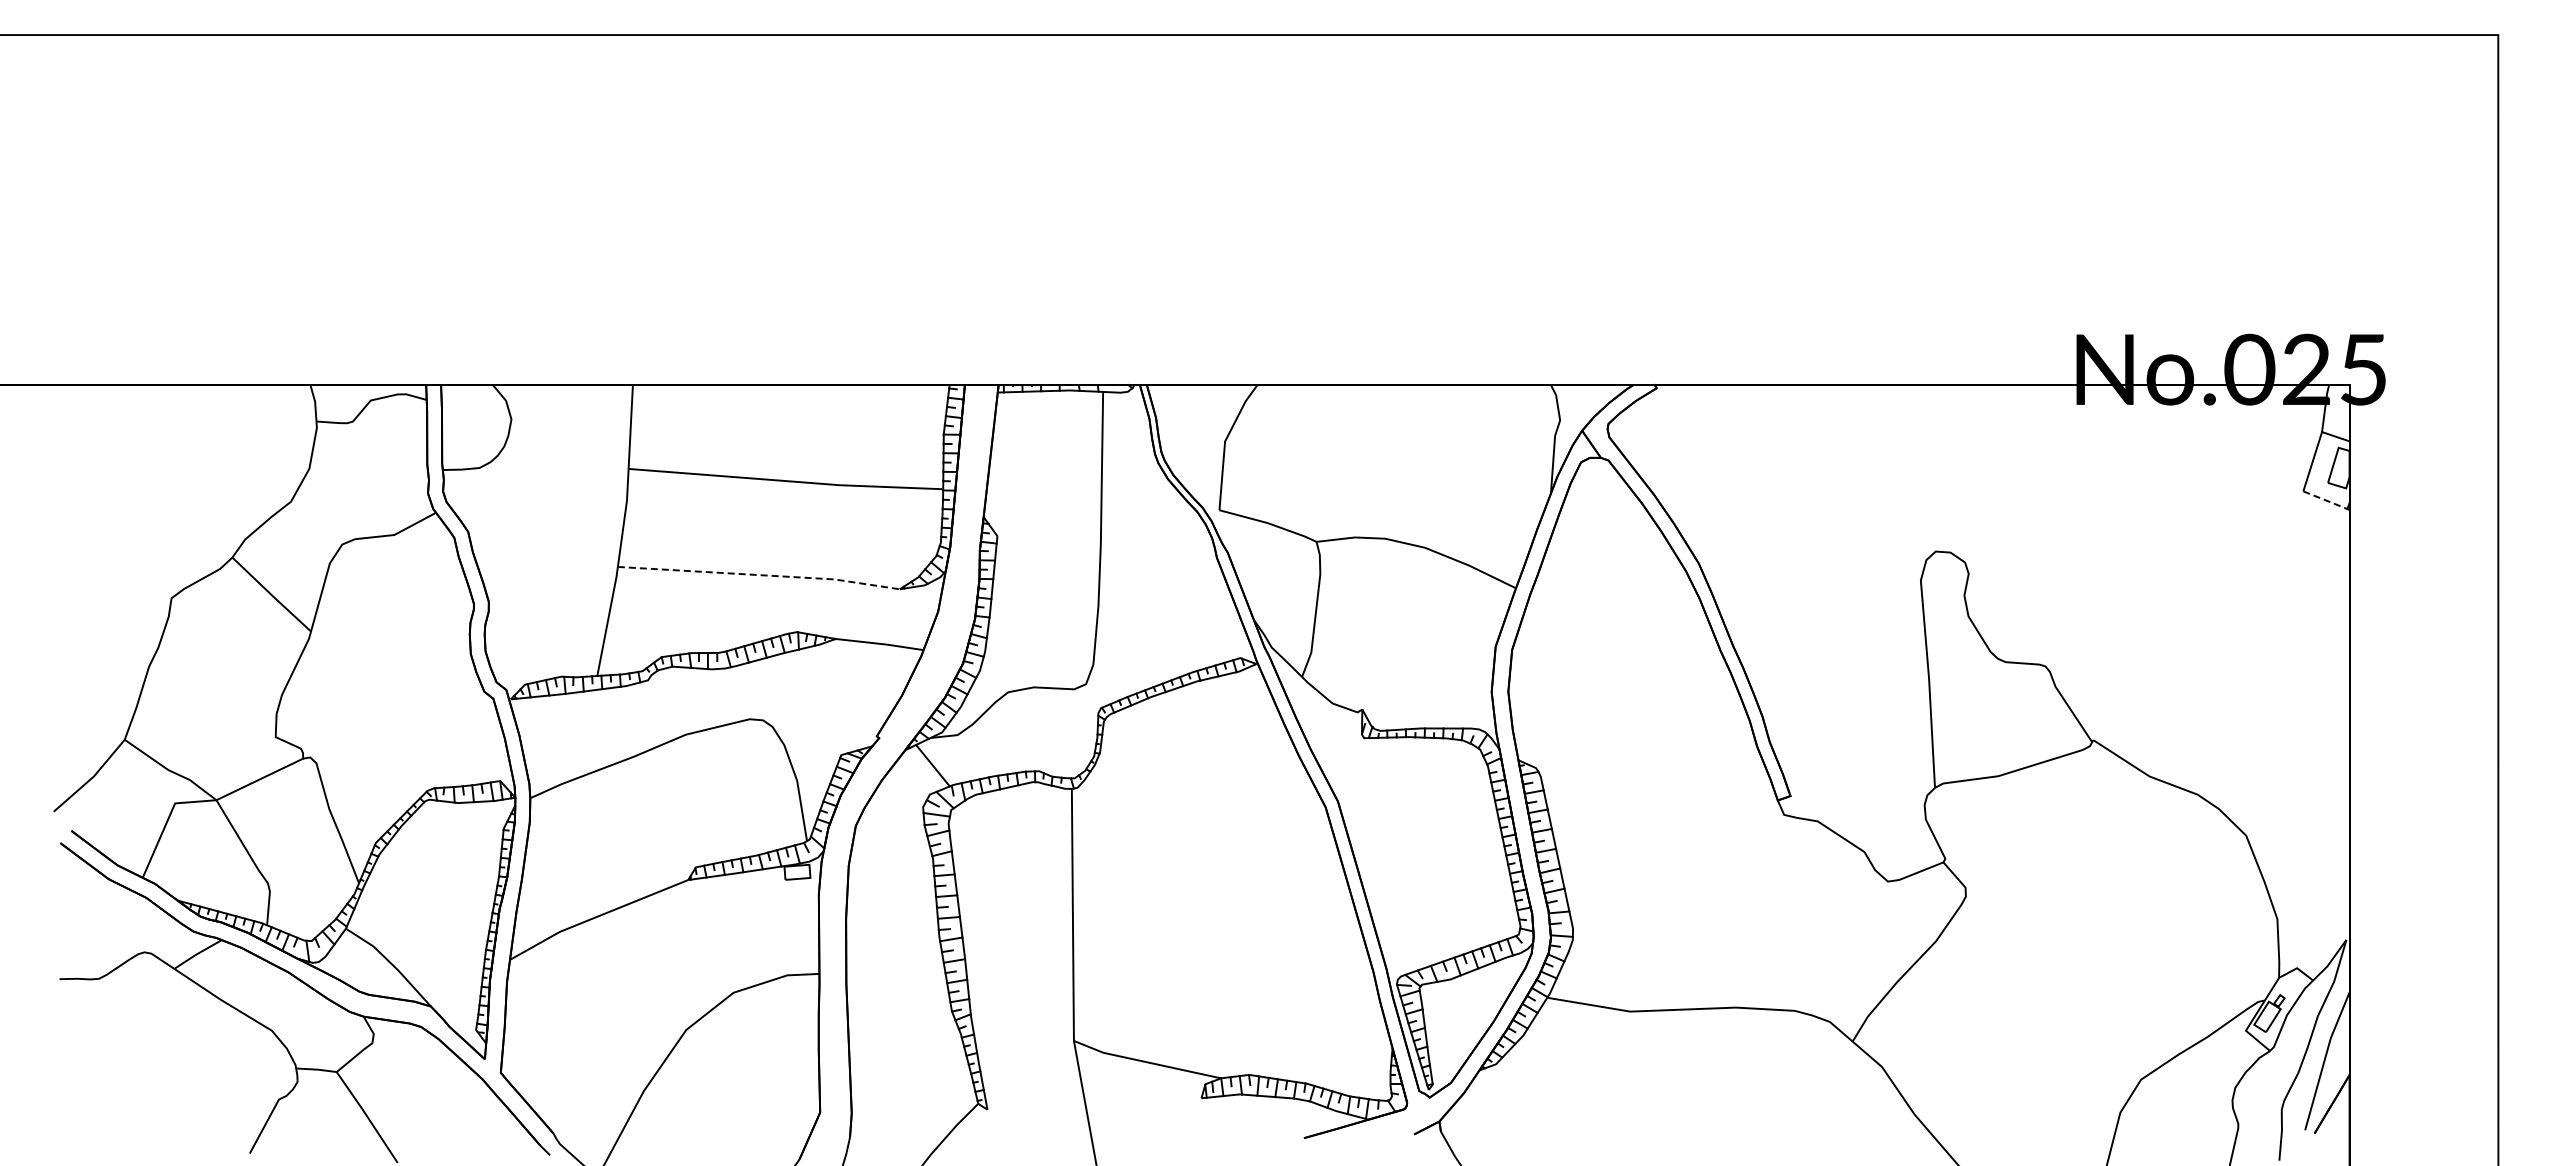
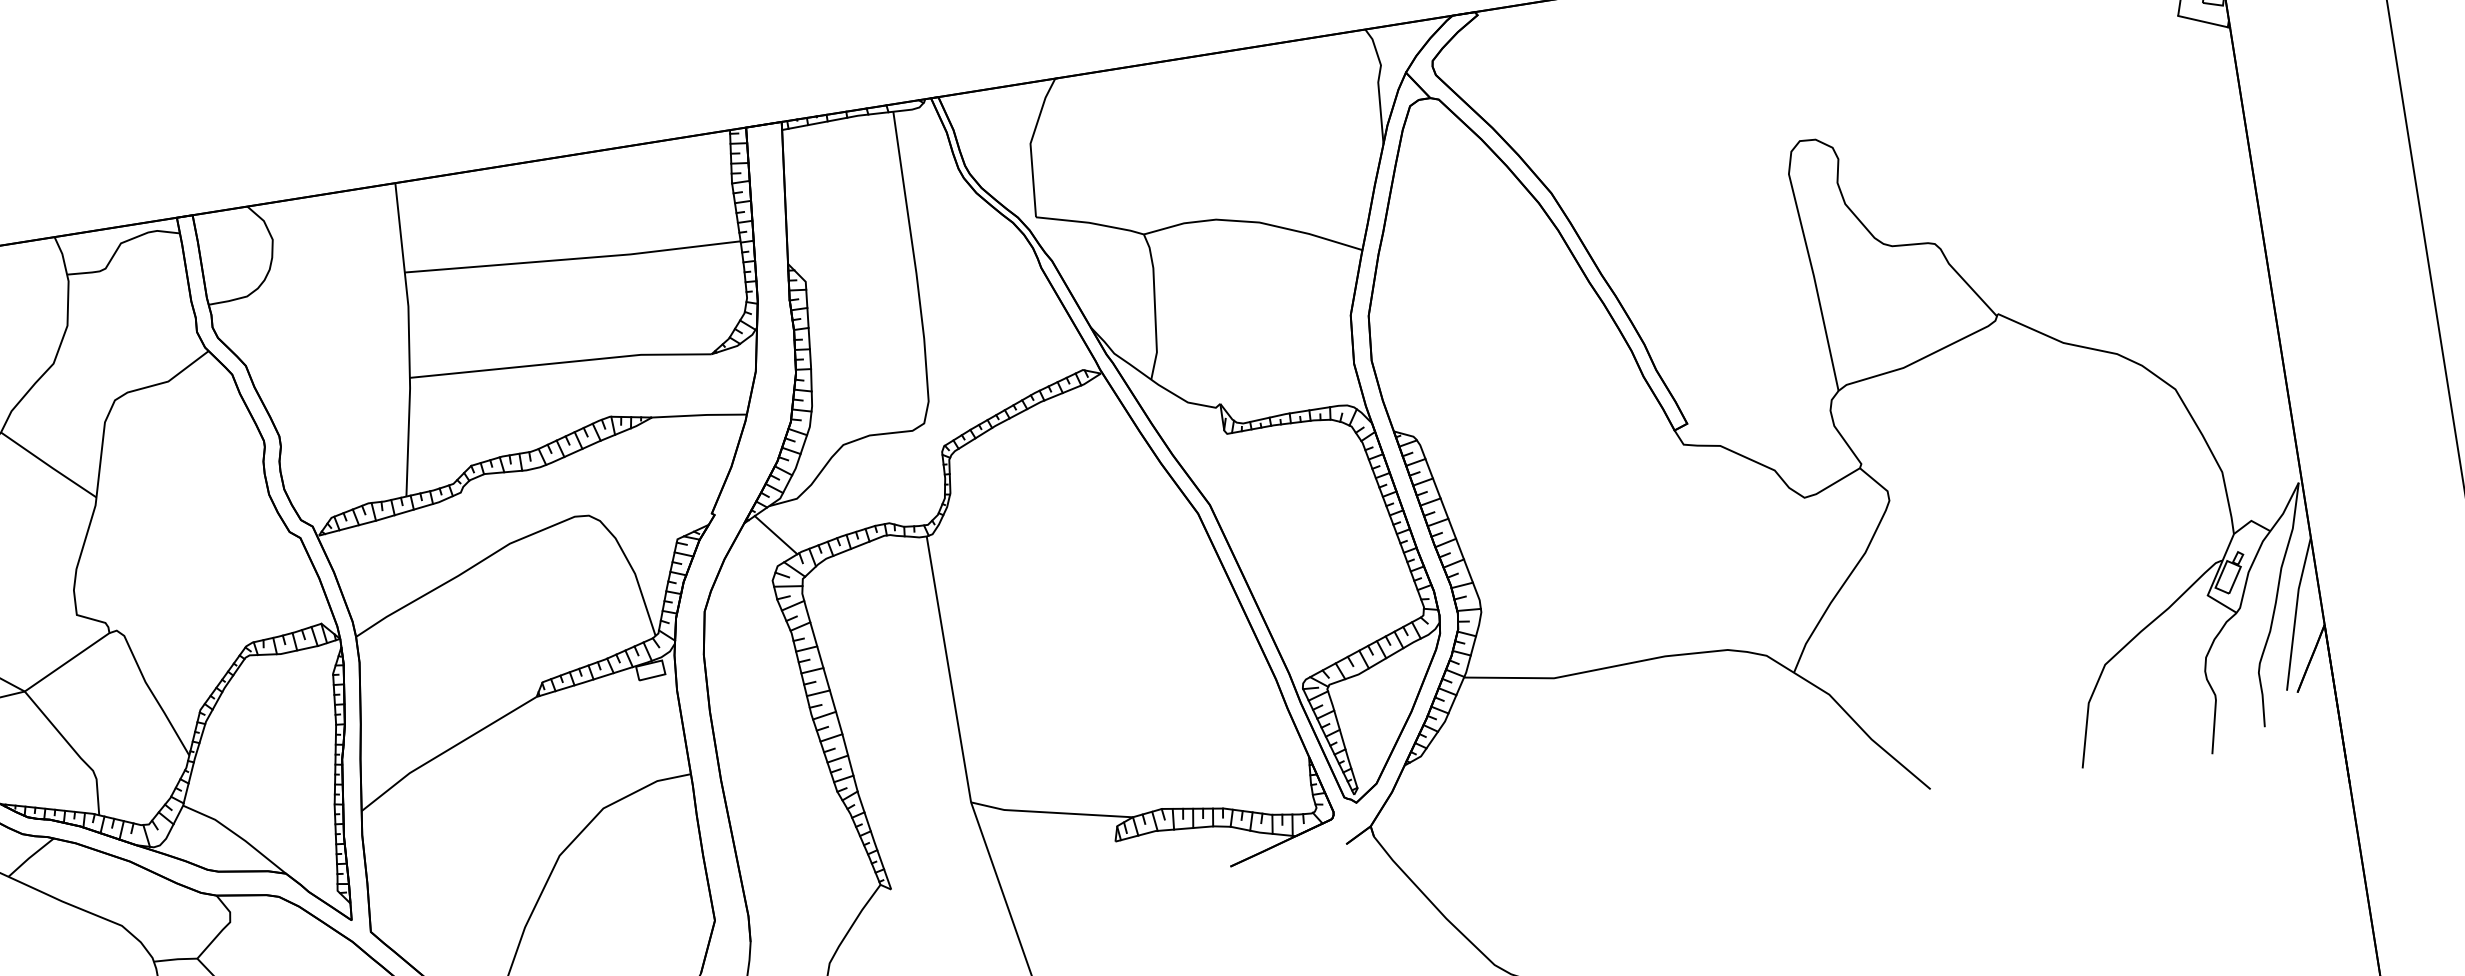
line: (2326, 500) -> (2204, 21), dashed -> solid
line: (760, 575) -> (562, 363), dashed -> solid

